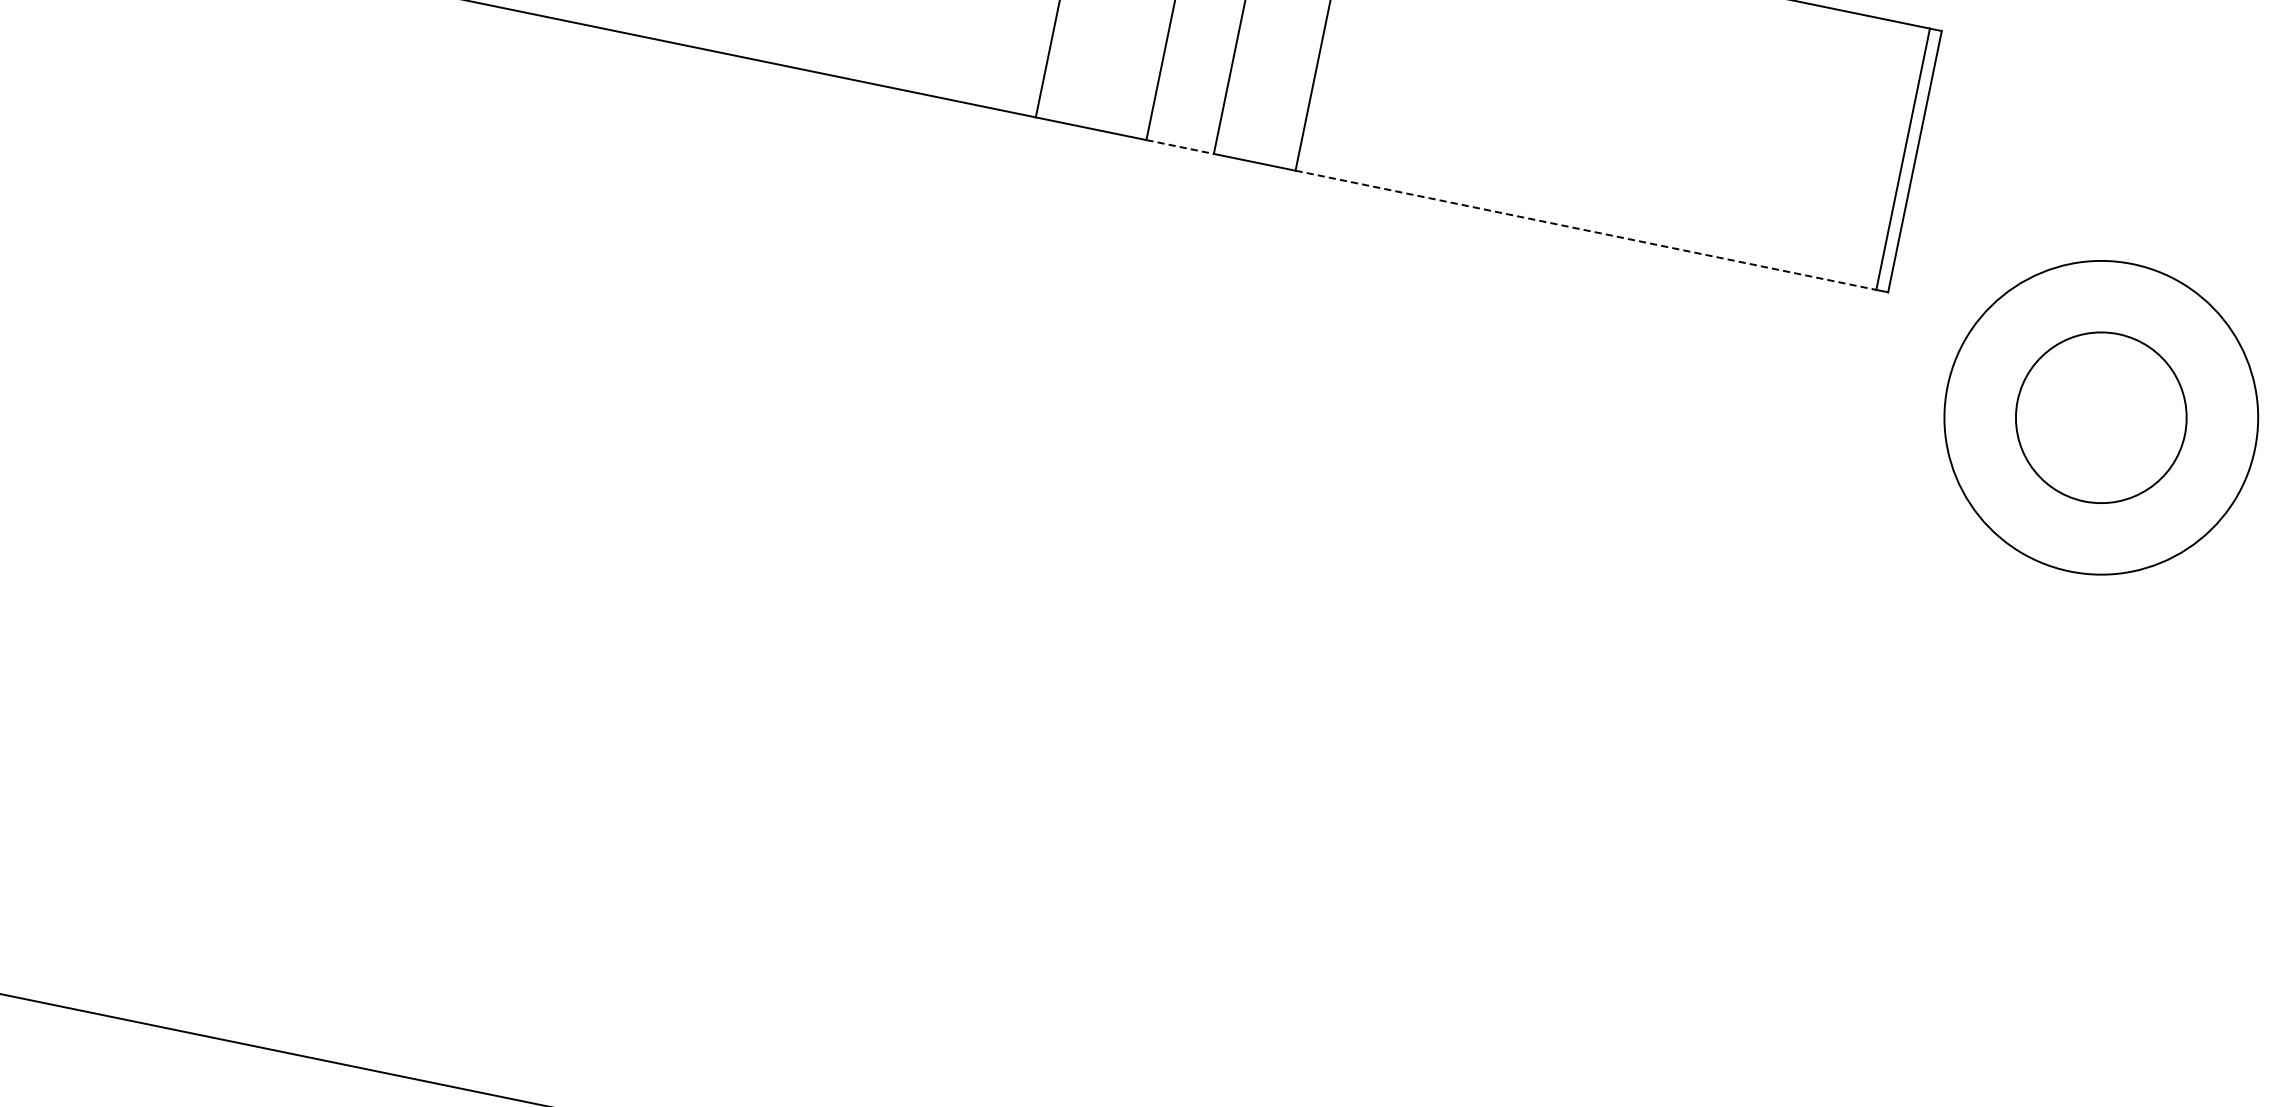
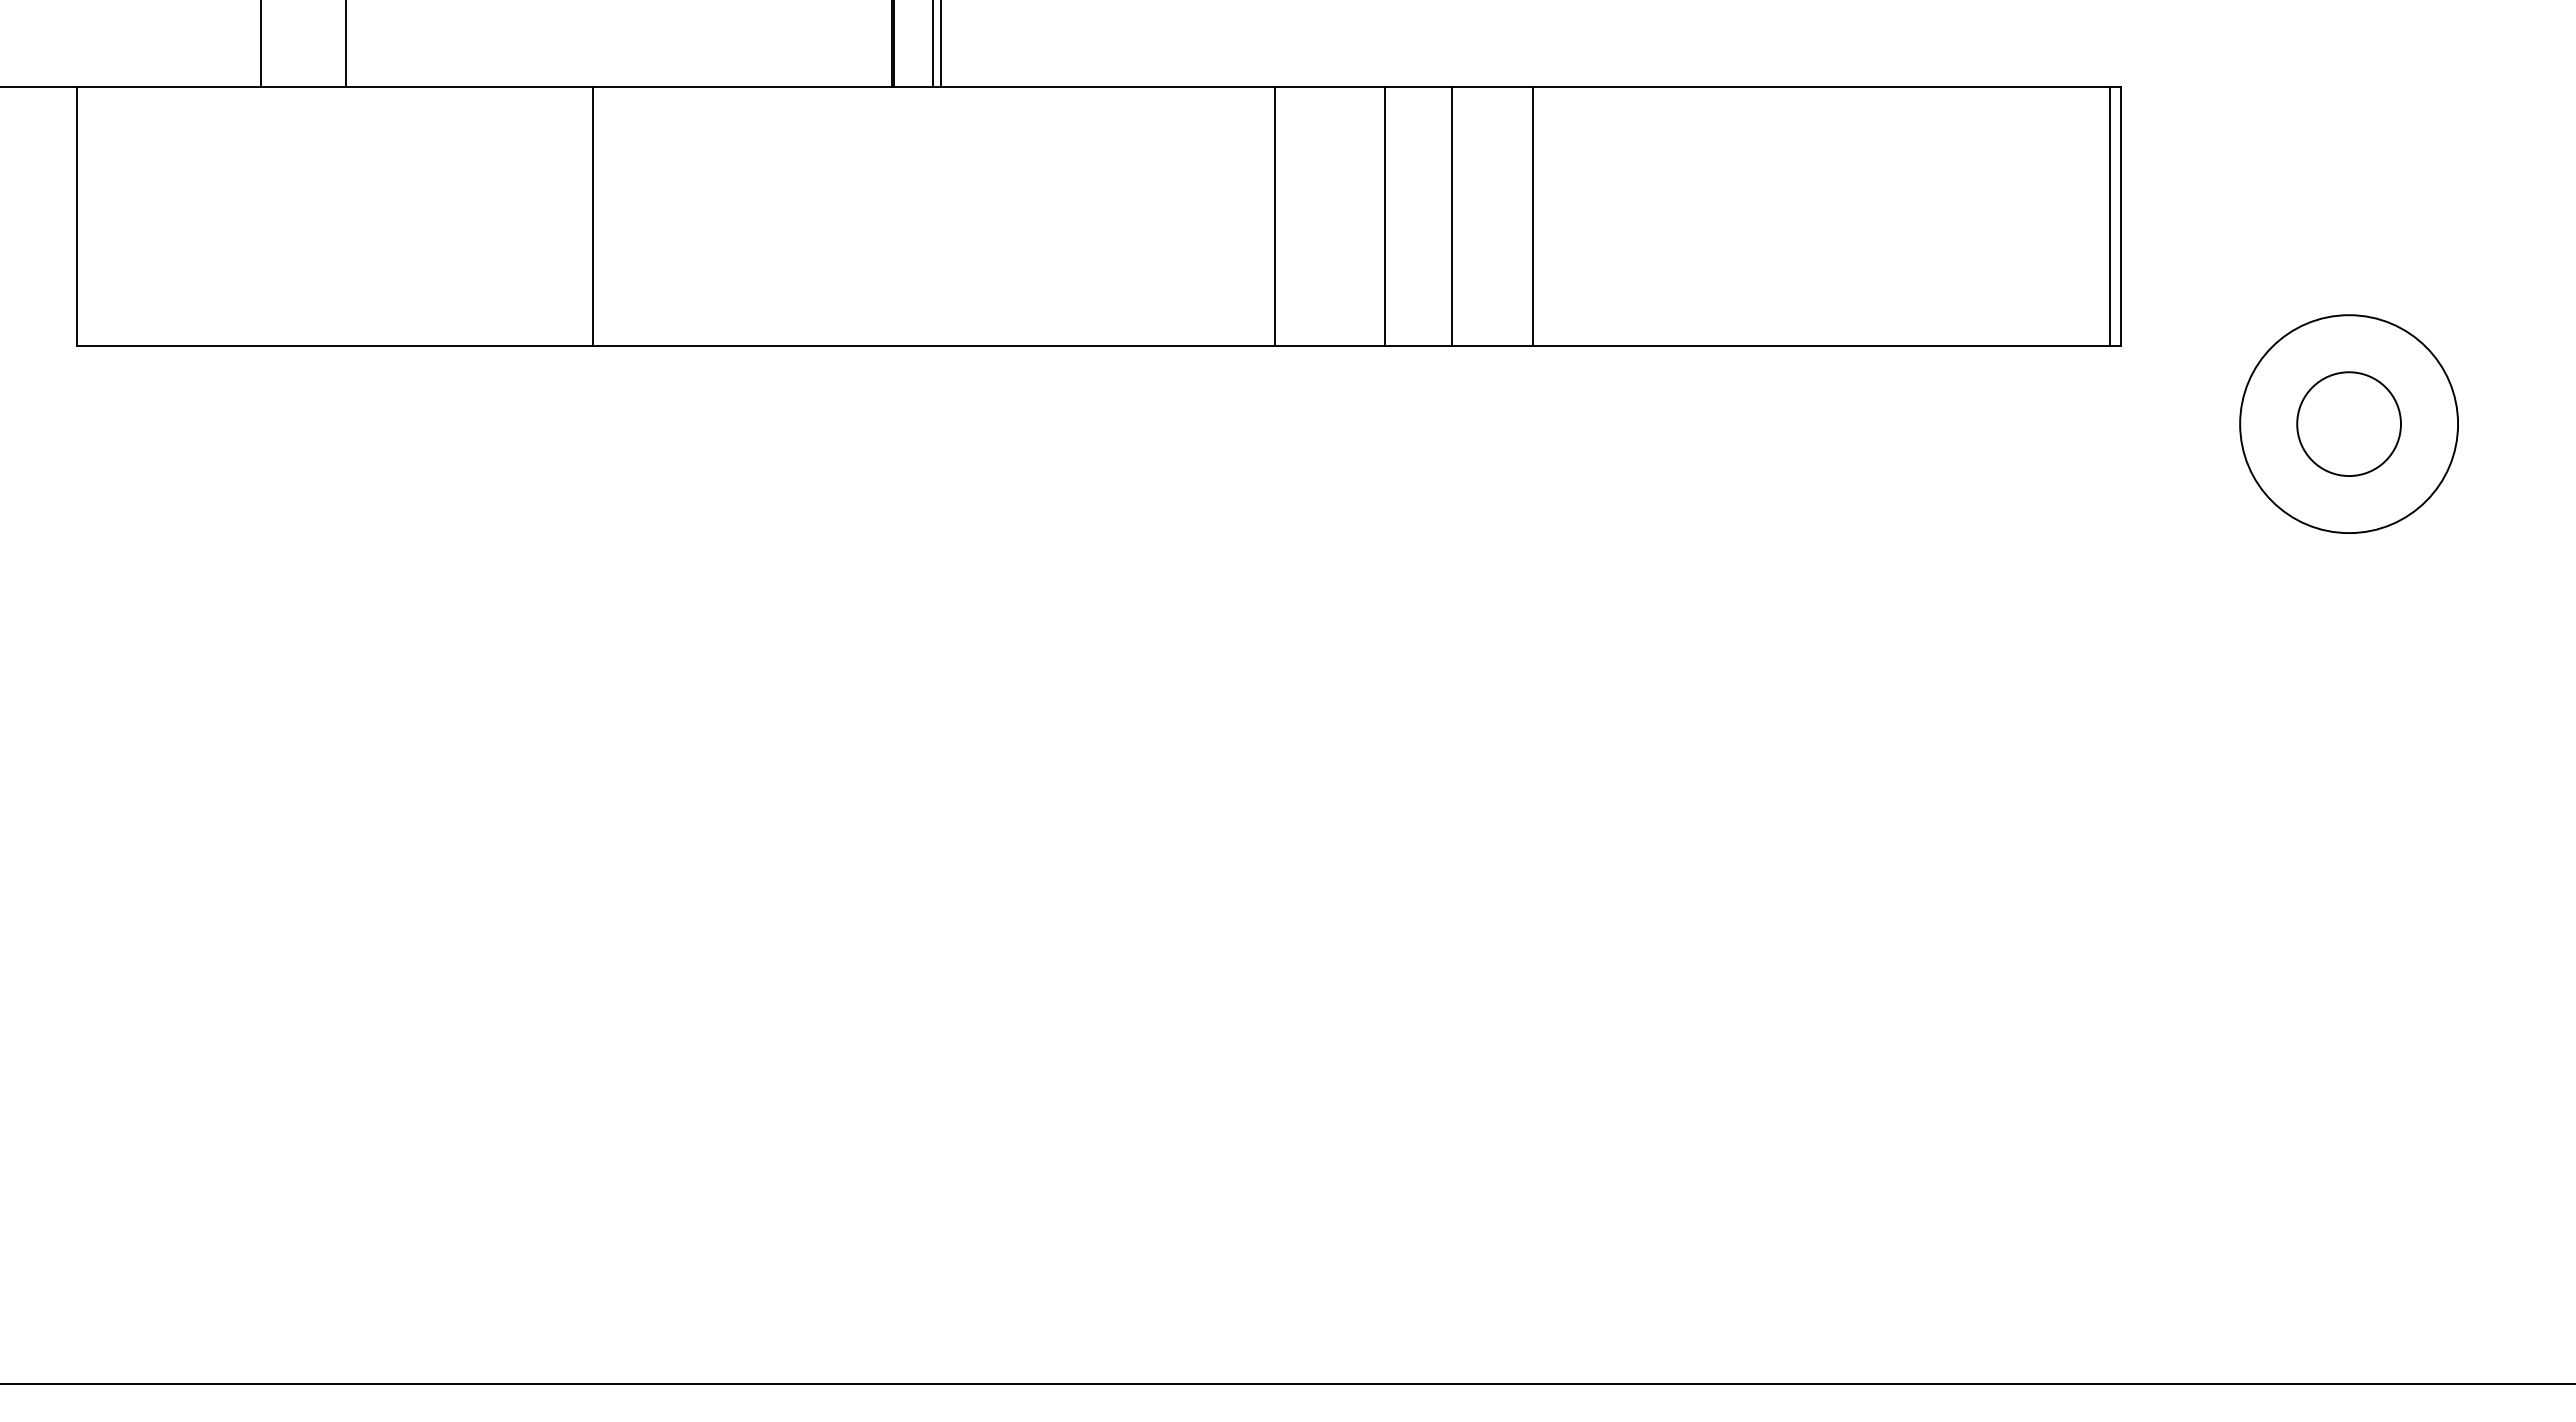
line: (1180, 147) -> (1418, 346), dashed -> solid
line: (1586, 230) -> (1821, 346), dashed -> solid
circle: (2100, 418) -> (2348, 424), size x0.62
circle: (2101, 418) -> (2349, 424), size x0.71

